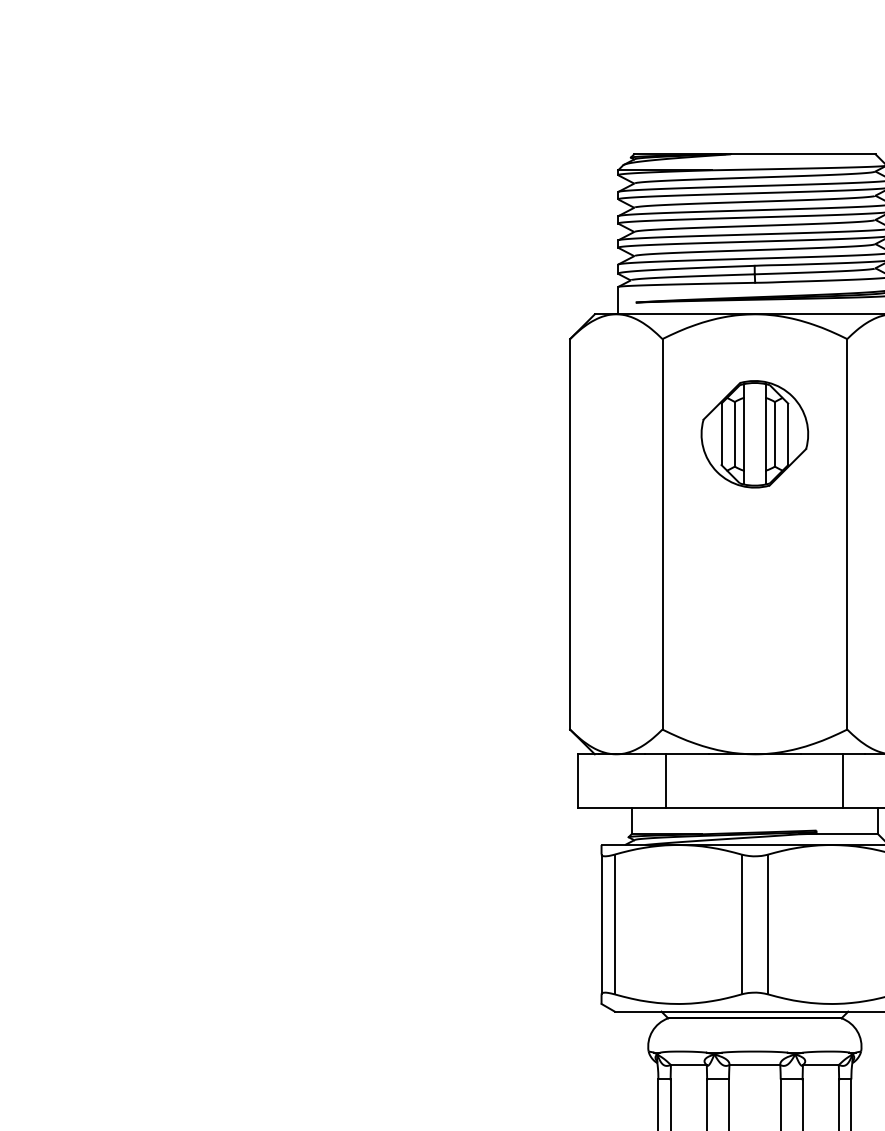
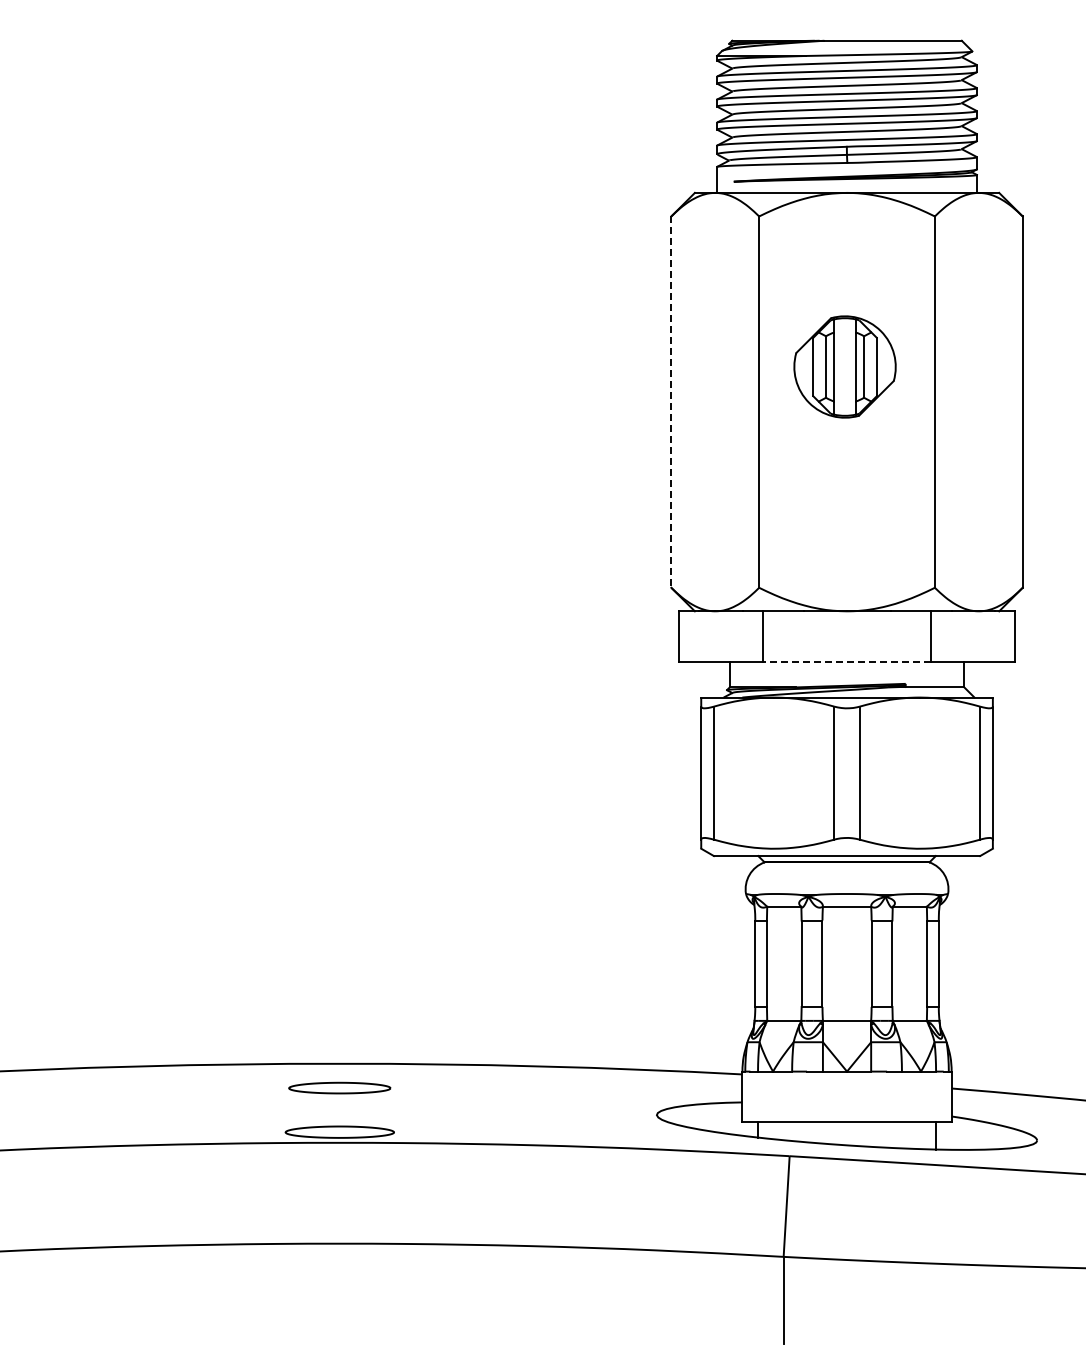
part: (754, 433) -> (844, 366), moved
line: (570, 534) -> (671, 402), solid -> dashed
line: (754, 808) -> (846, 662), solid -> dashed

